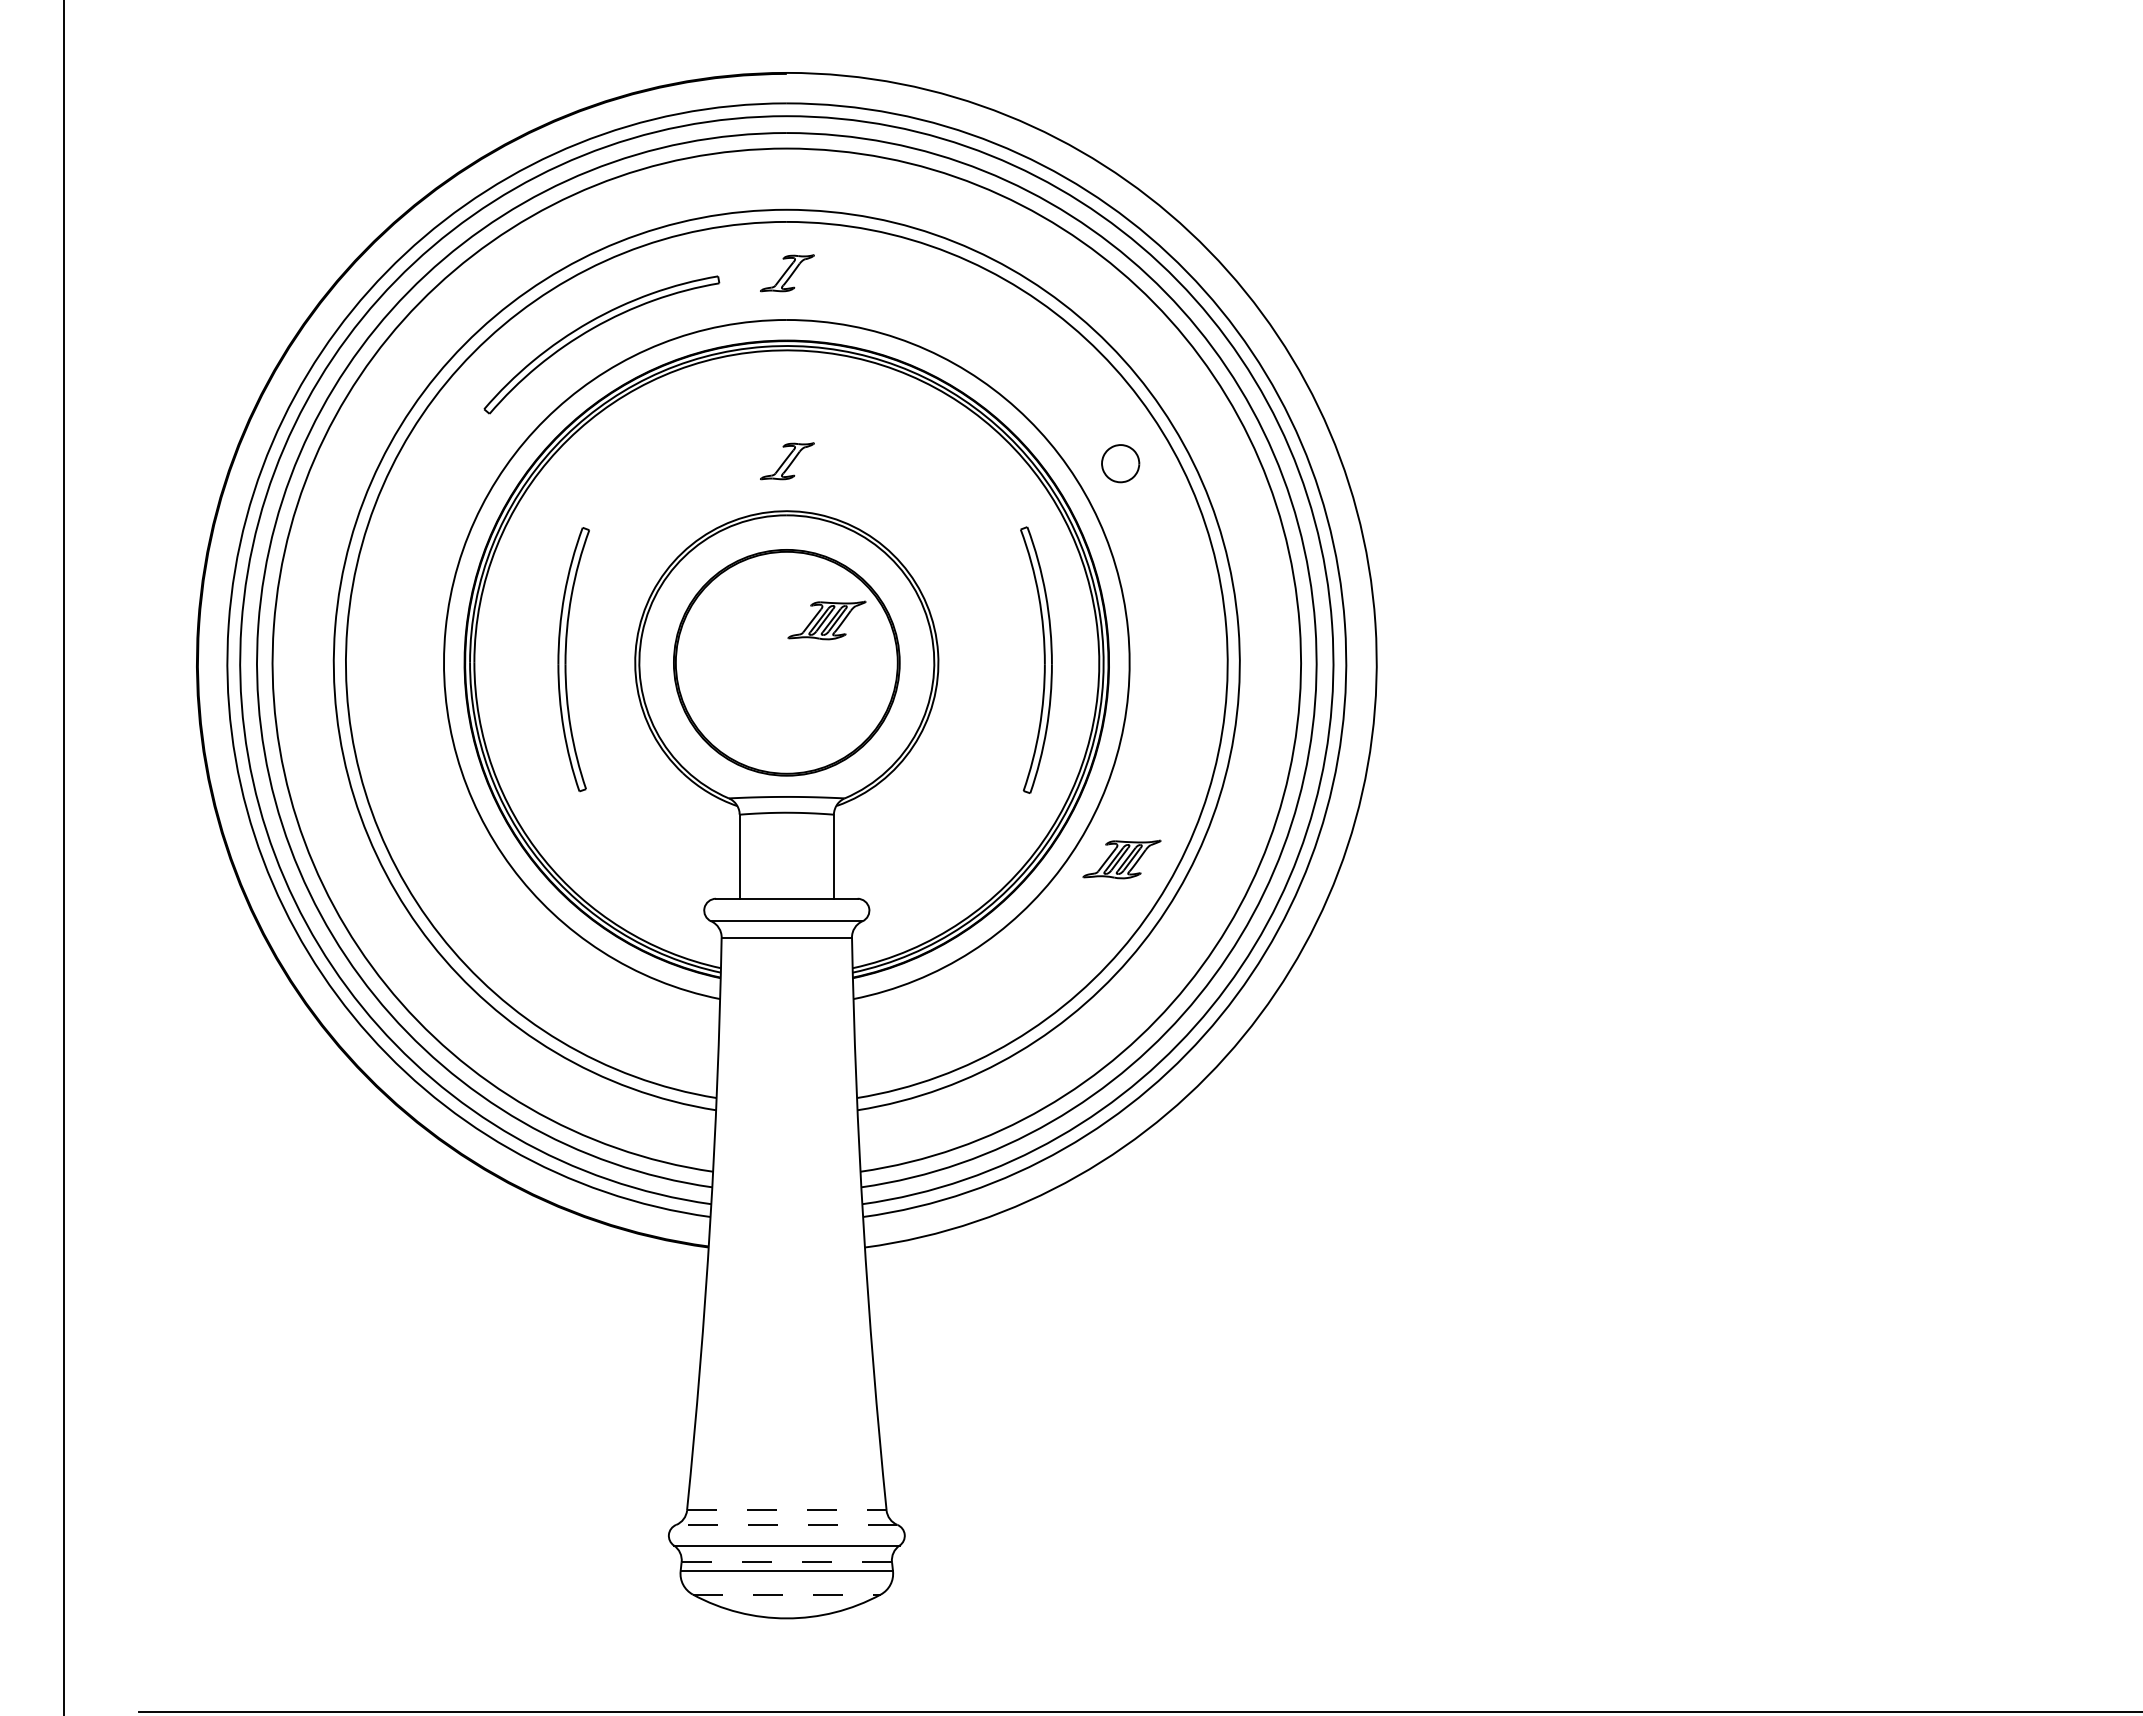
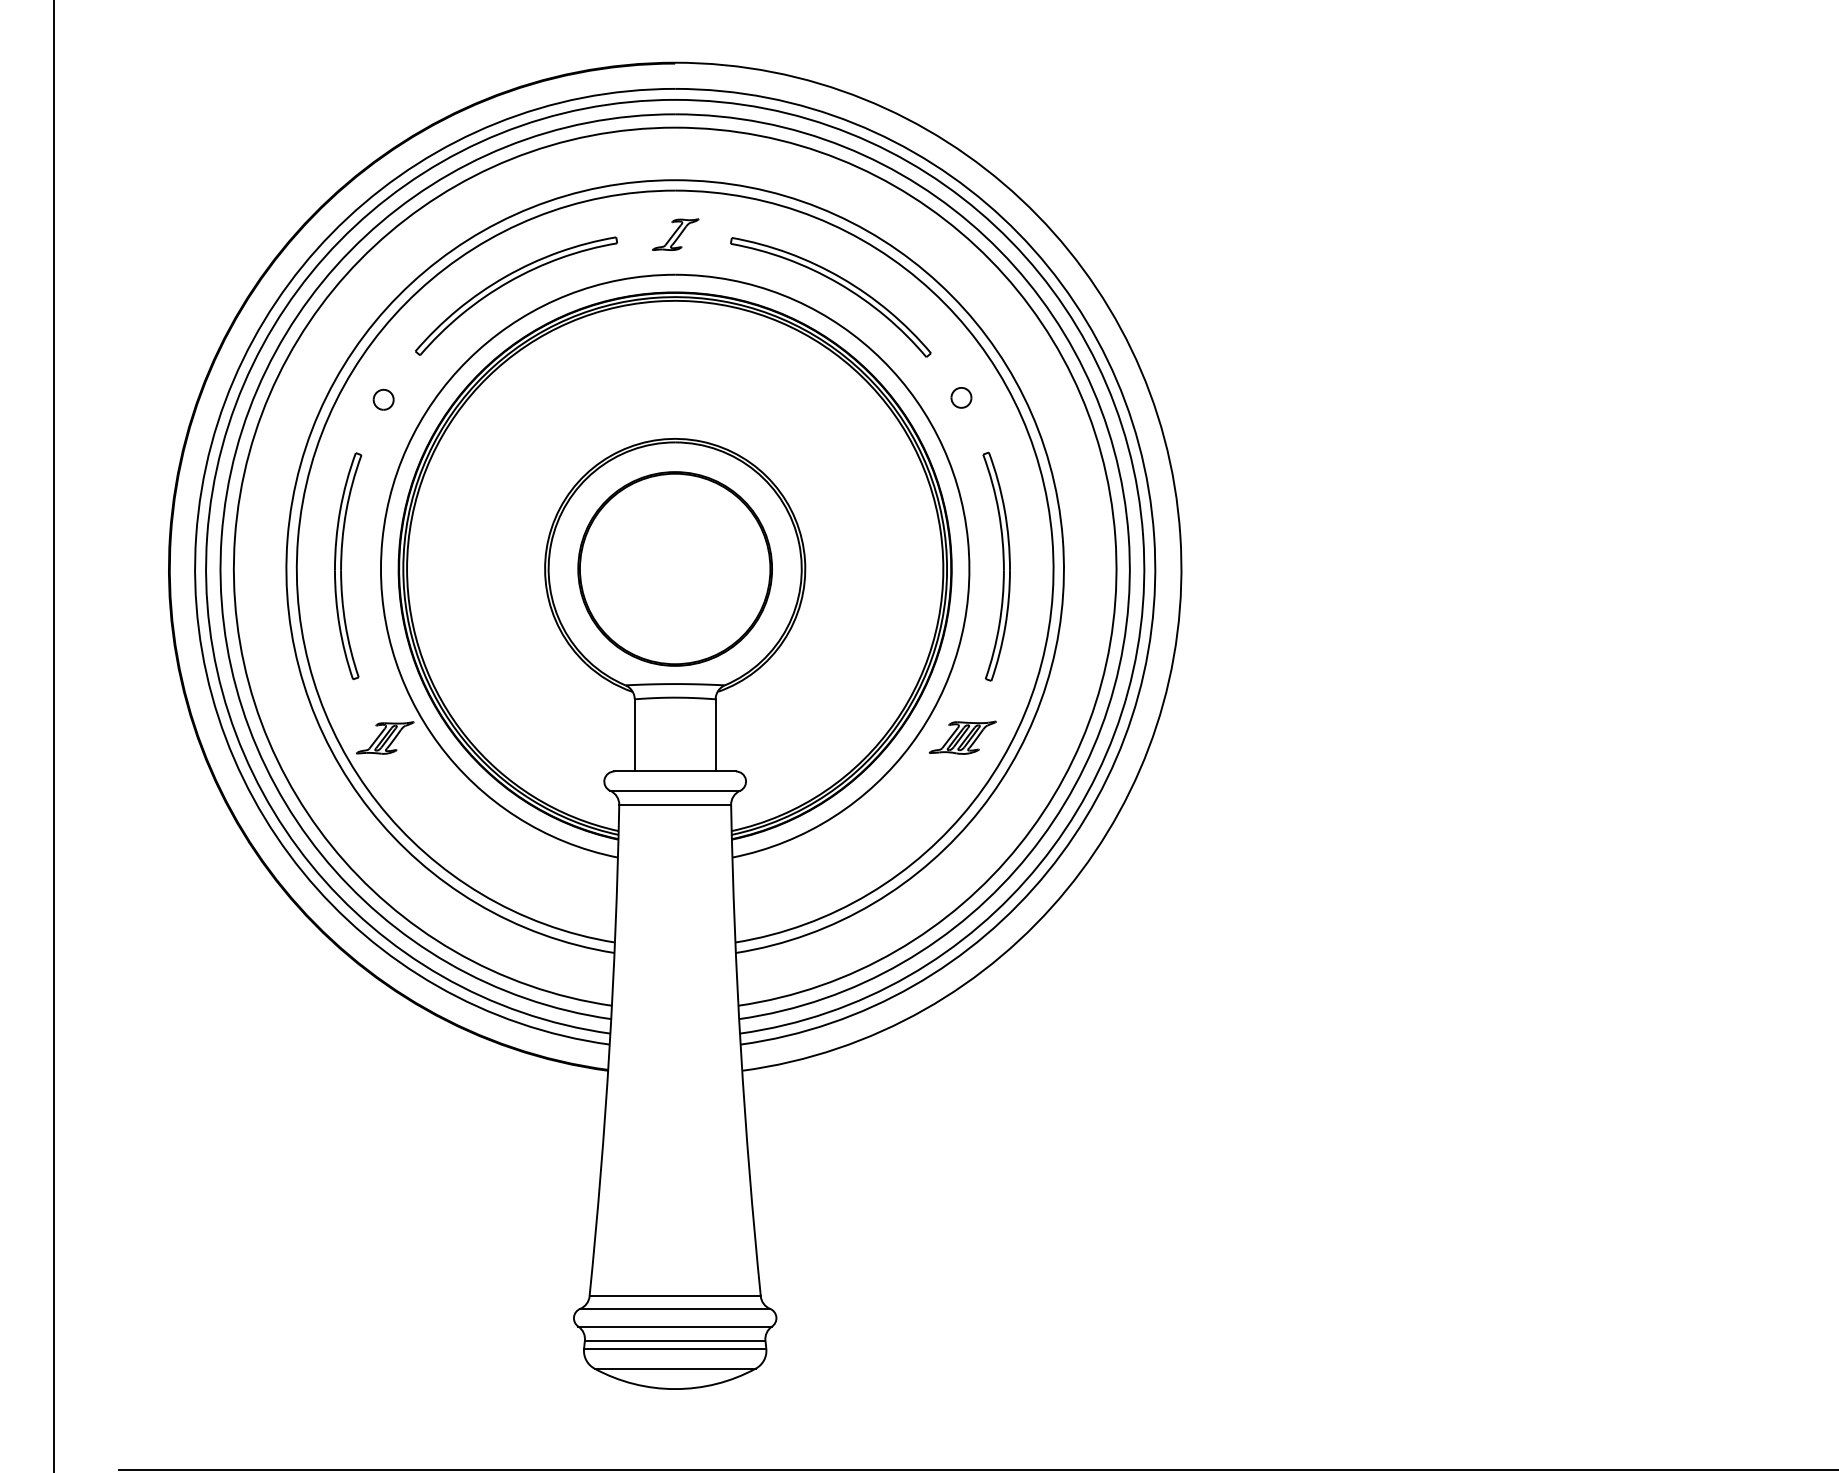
part: (975, 330) -> (837, 283), added
part: (787, 461) -> (675, 396), removed
part: (1119, 462) -> (960, 397), size x0.62
part: (446, 465) -> (383, 399), added
part: (826, 620) -> (709, 532), removed
part: (1043, 658) -> (1002, 565), moved
part: (566, 659) -> (341, 566), moved
part: (448, 859) -> (384, 737), added
line: (786, 1510) -> (674, 1296), dashed -> solid
line: (786, 1524) -> (674, 1308), dashed -> solid
line: (786, 1562) -> (674, 1341), dashed -> solid
line: (786, 1594) -> (674, 1368), dashed -> solid

